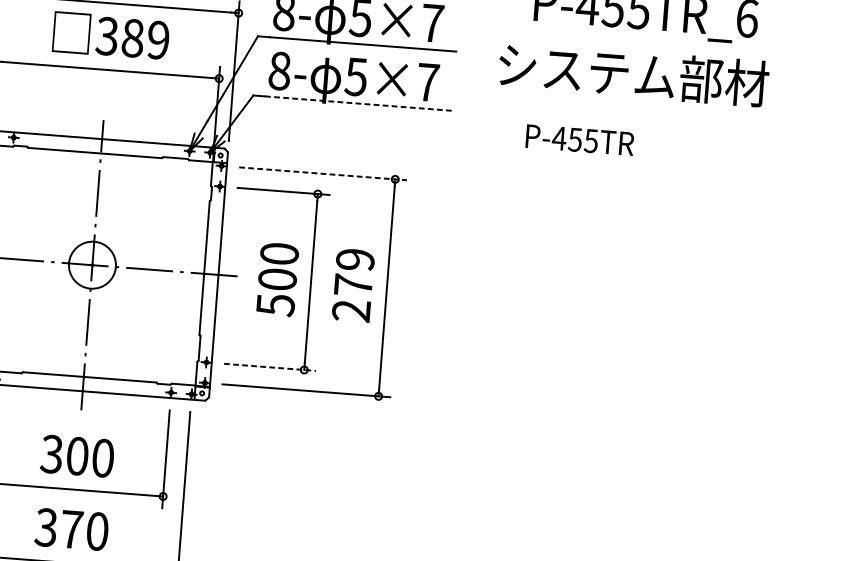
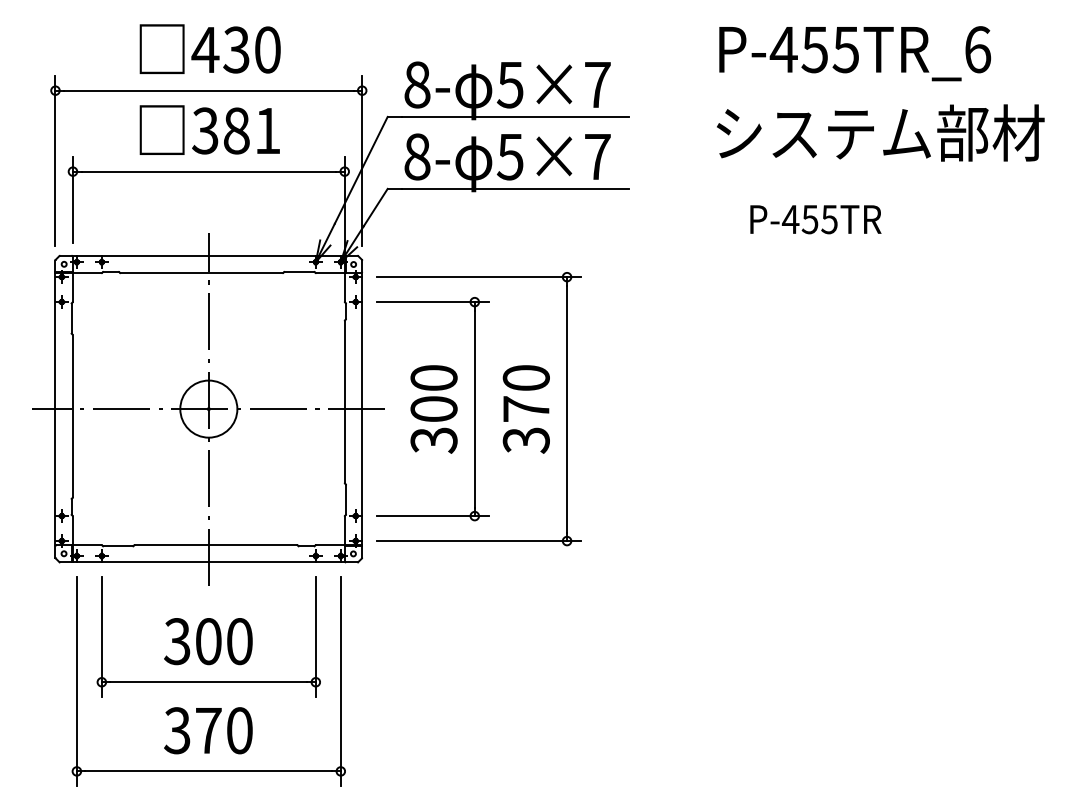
text: (158, 39) -> (267, 130), 389 -> 381
text: (633, 73) -> (880, 132), moved
line: (358, 103) -> (515, 188), dashed -> solid
text: (579, 140) -> (815, 219), moved
line: (323, 174) -> (479, 277), dashed -> solid
text: (352, 285) -> (525, 409), 279 -> 370
text: (275, 305) -> (433, 440), 500 -> 300
line: (270, 367) -> (433, 516), dashed -> solid

